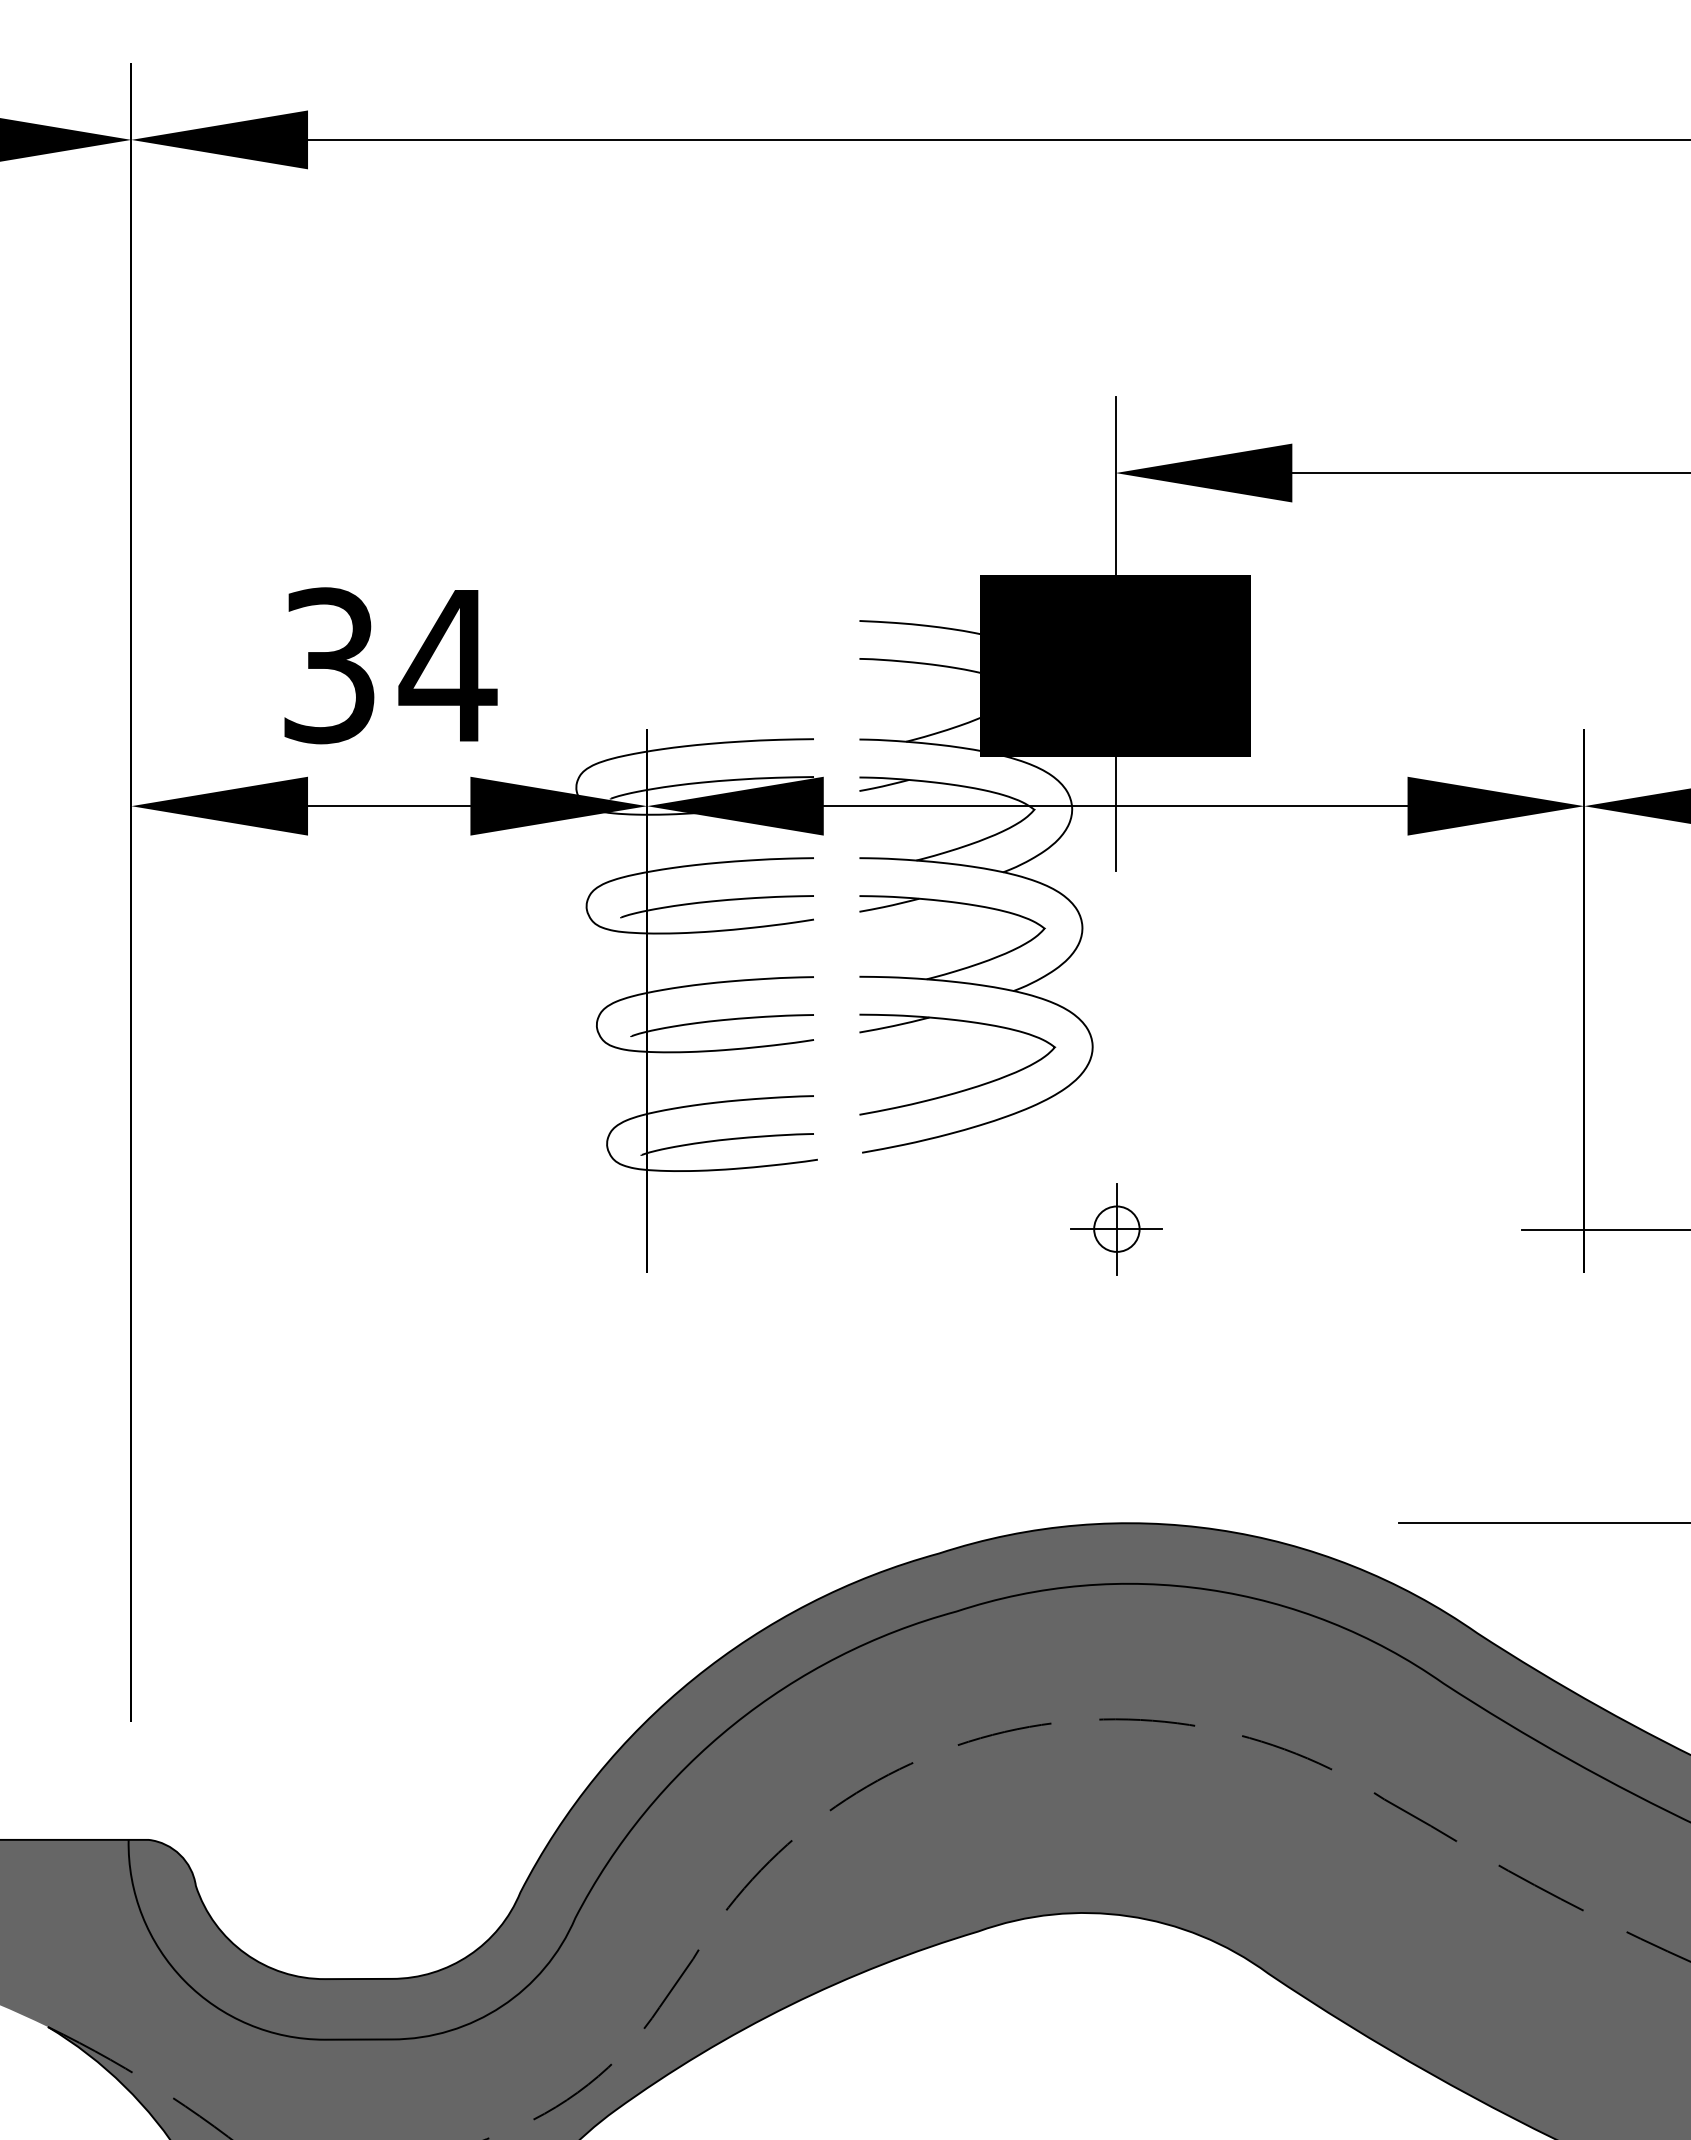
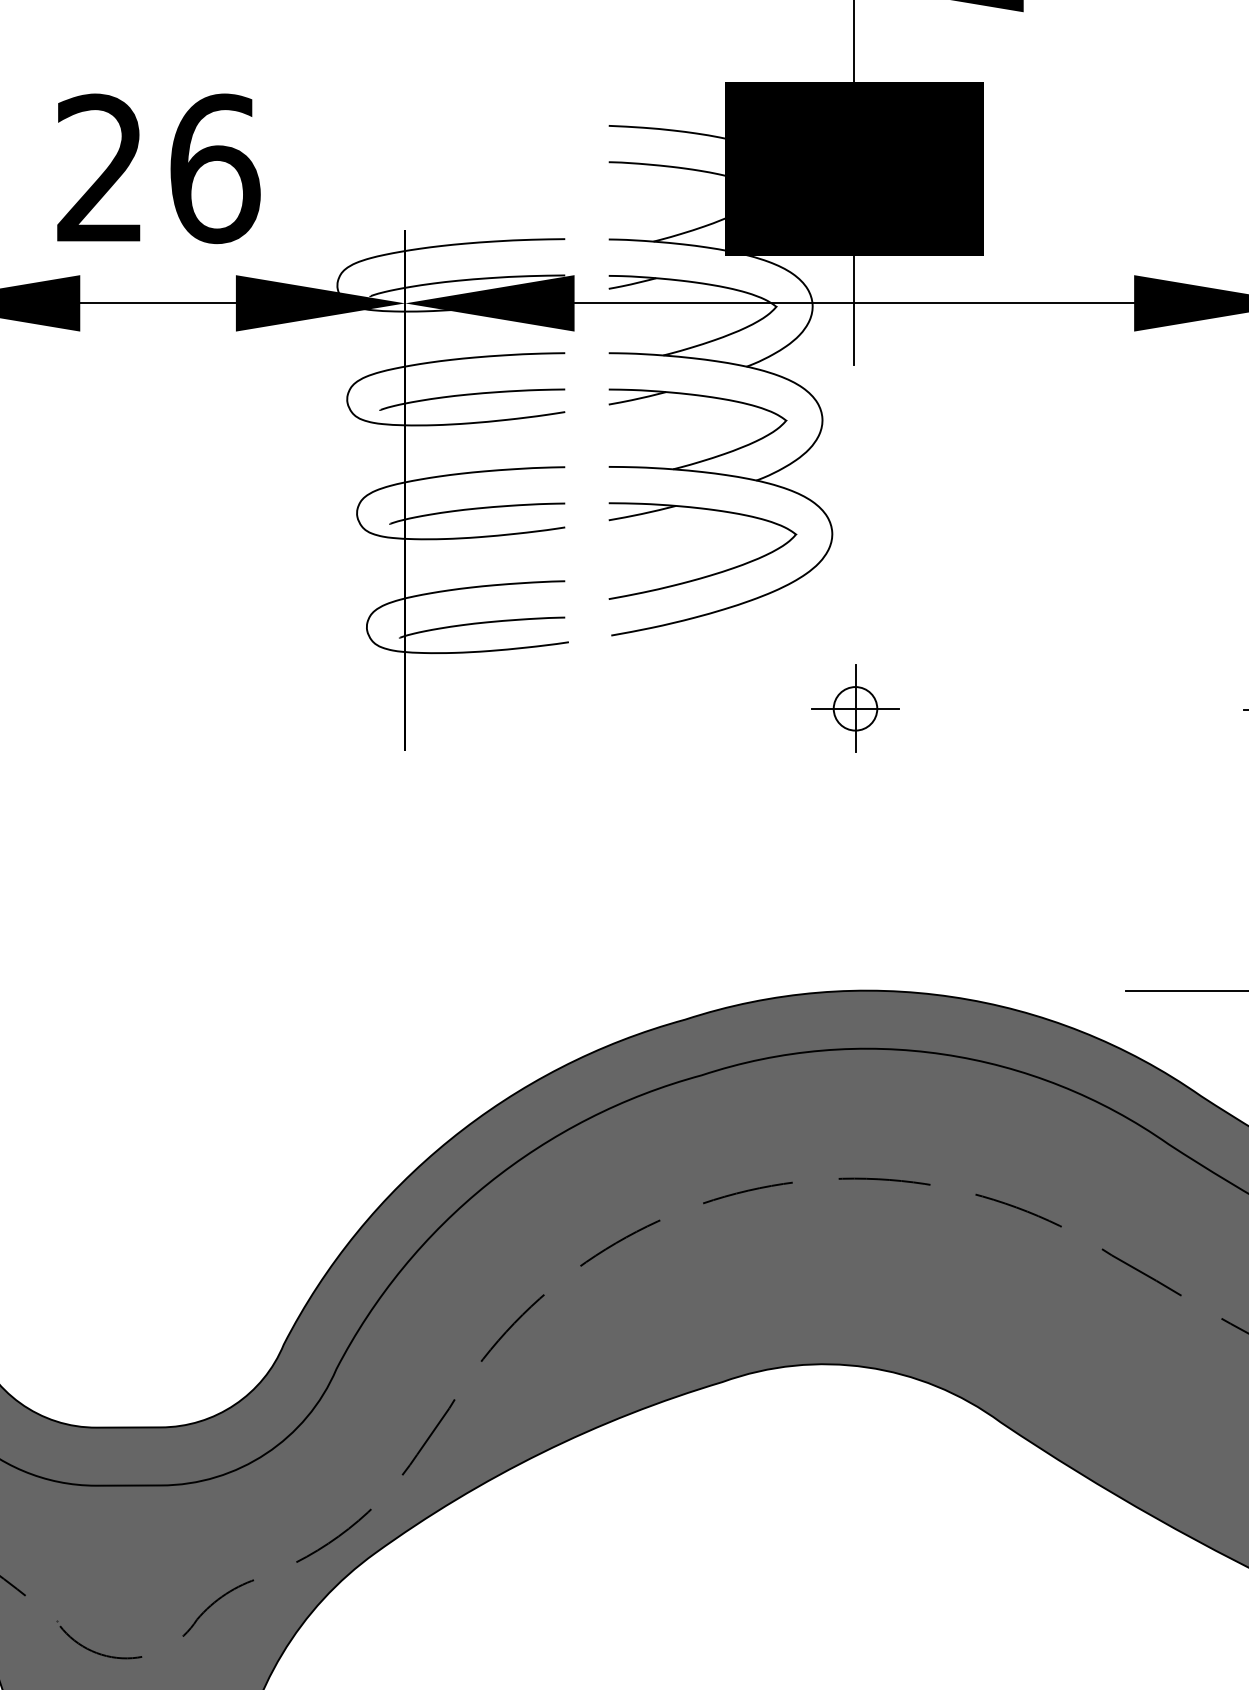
text: (390, 665) -> (159, 168), 34 -> 26

